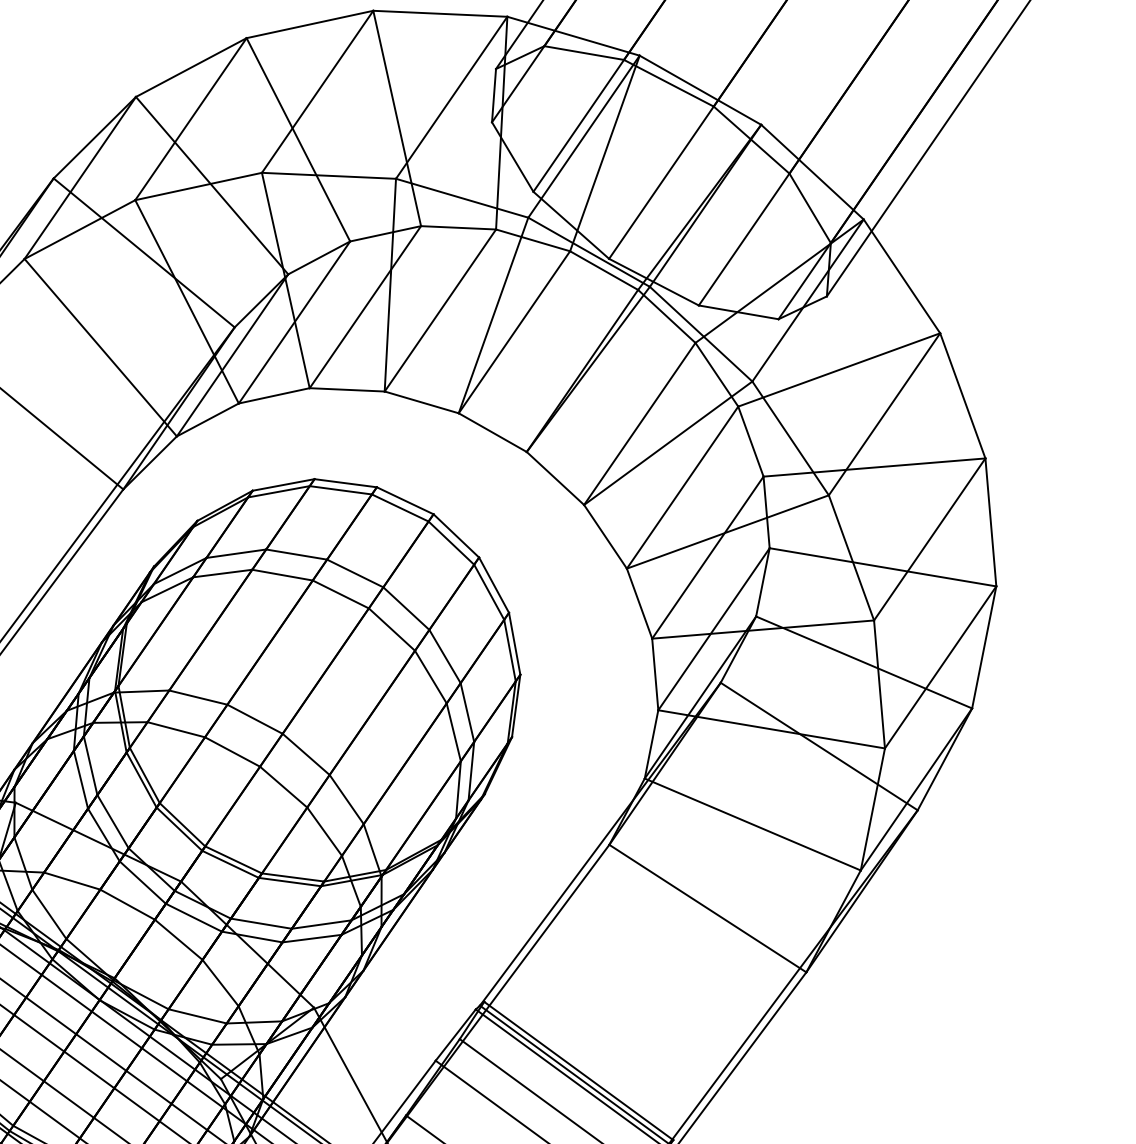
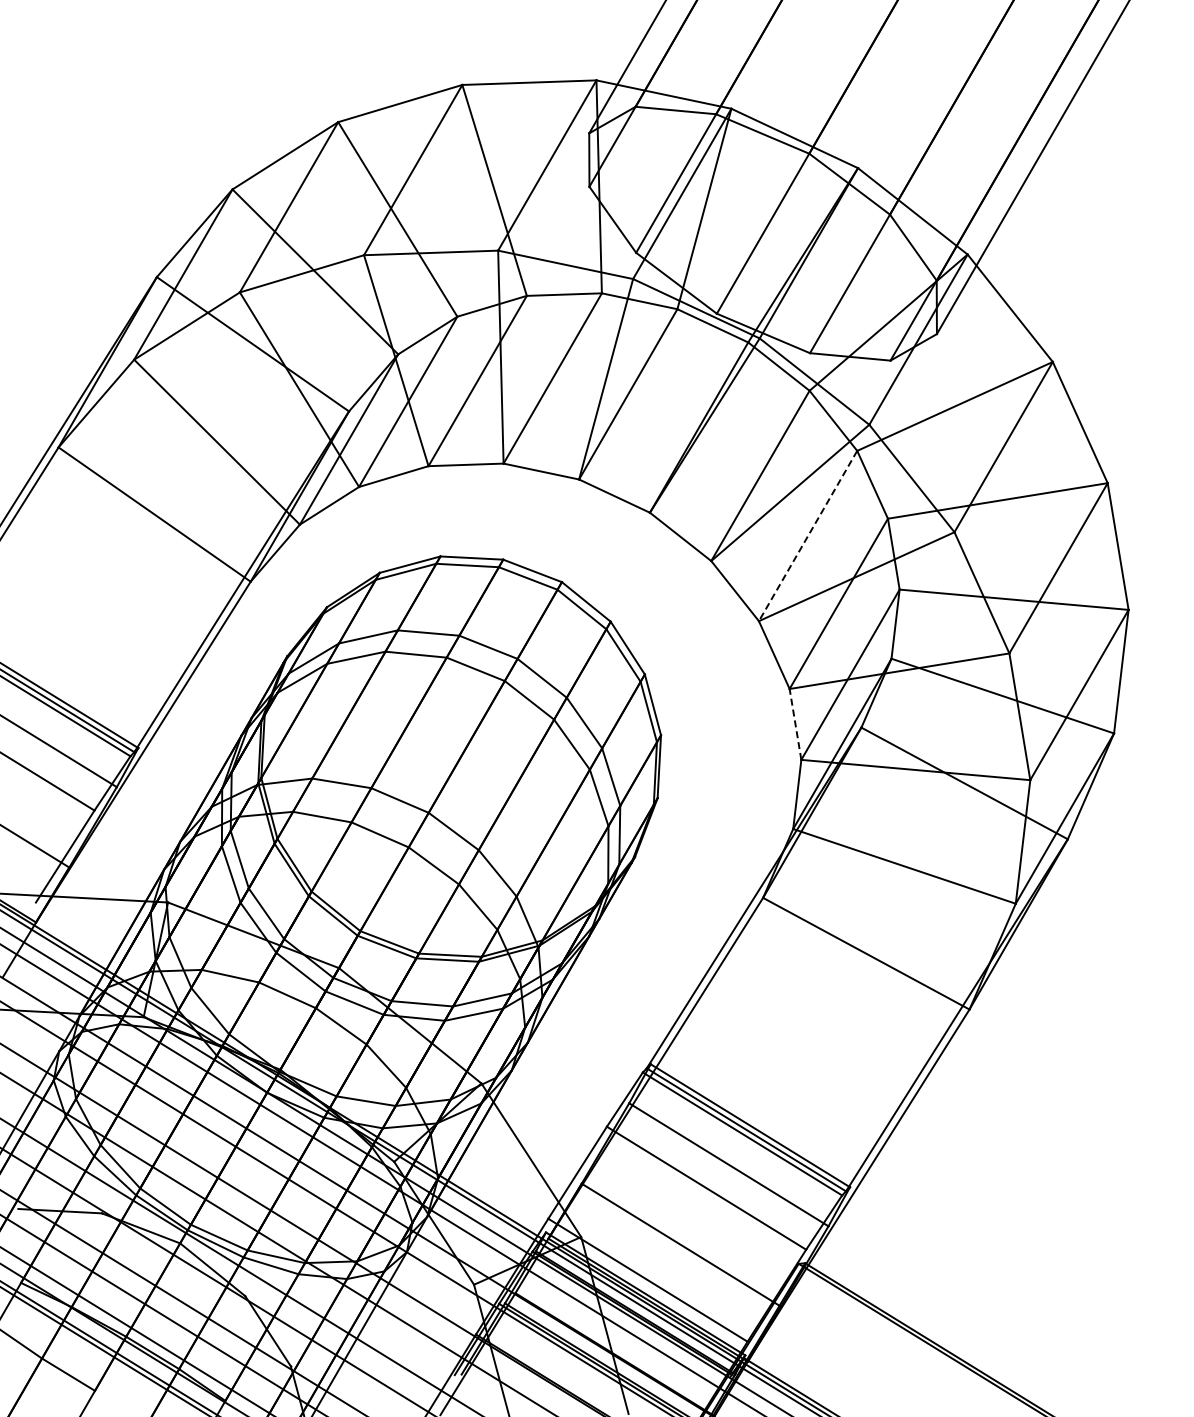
line: (681, 488) -> (807, 536), solid -> dashed
line: (655, 674) -> (795, 724), solid -> dashed

